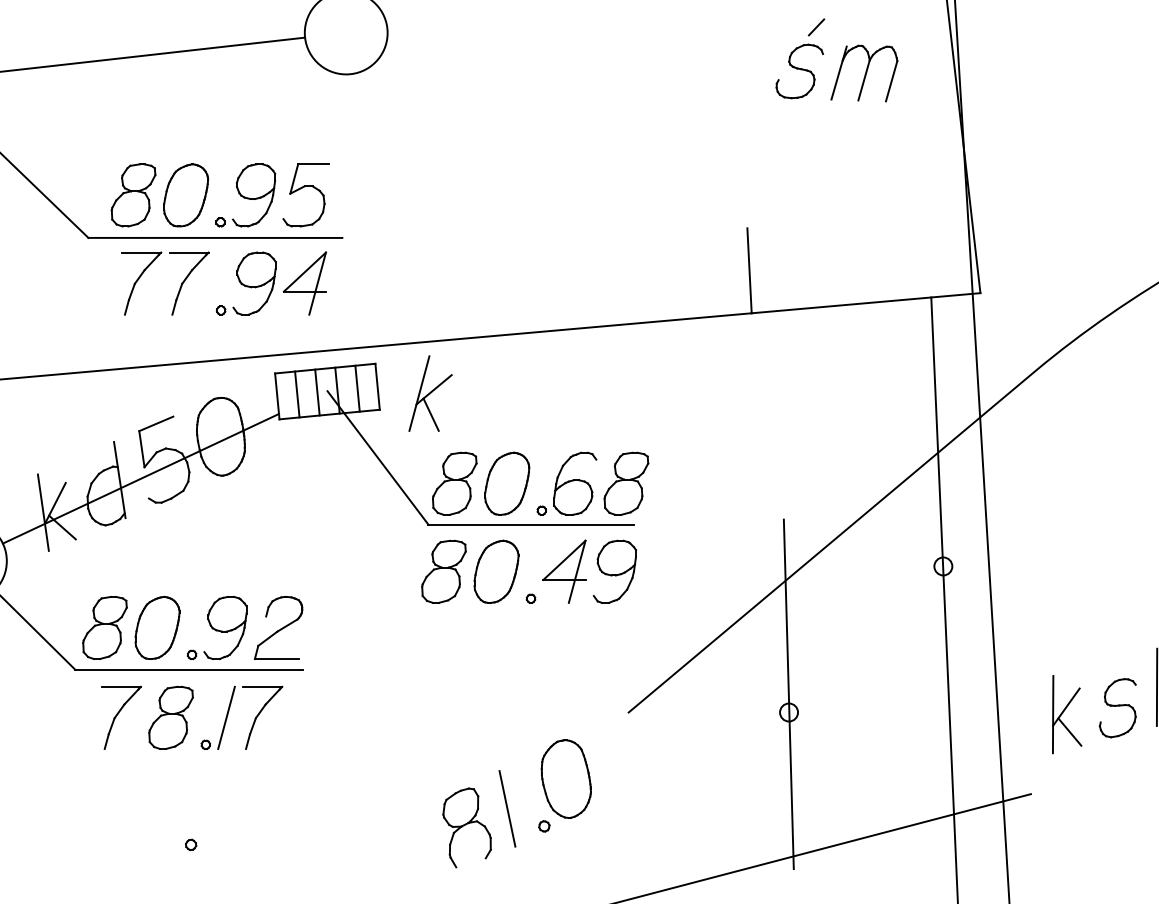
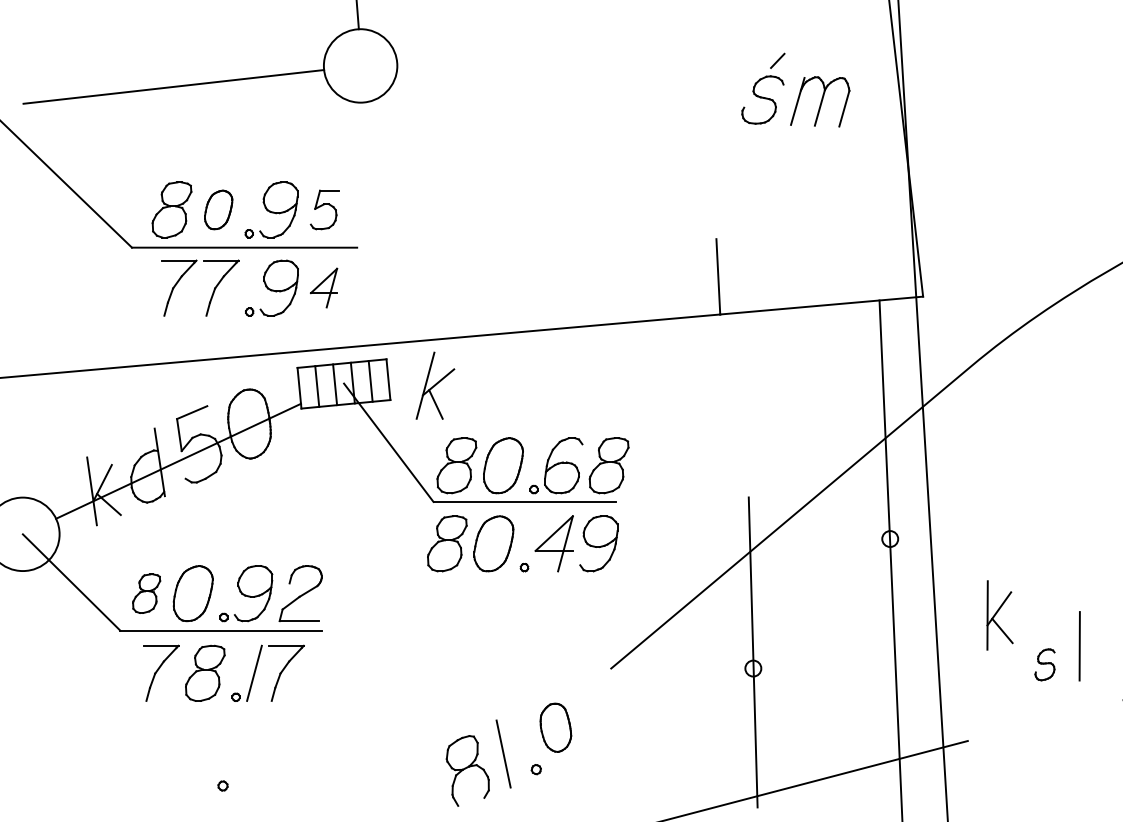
part: (185, 194) -> (218, 209), size x0.7
part: (305, 194) -> (324, 209), size x0.7
part: (304, 282) -> (323, 287), size x0.7
part: (104, 627) -> (146, 593), size x0.7
part: (1117, 707) -> (1044, 664), size x0.6
part: (1066, 714) -> (999, 615), moved
part: (565, 778) -> (555, 727), size x0.7

